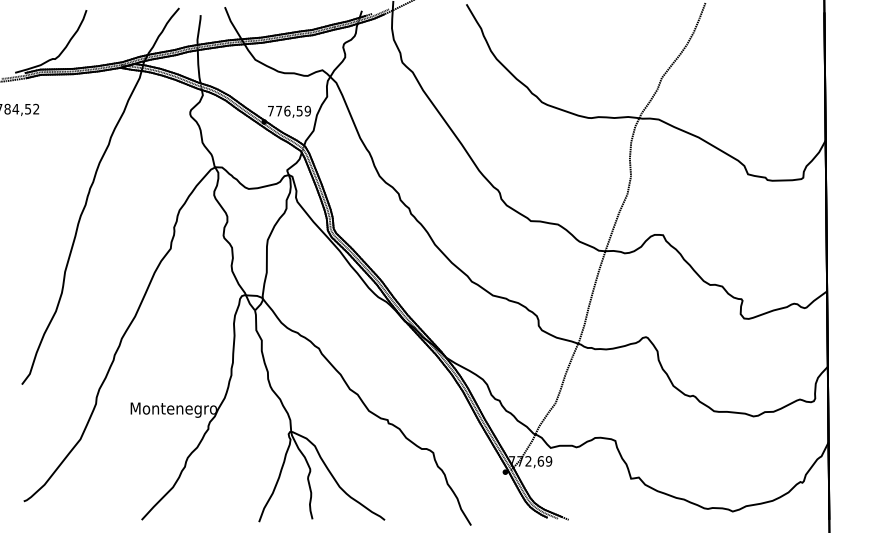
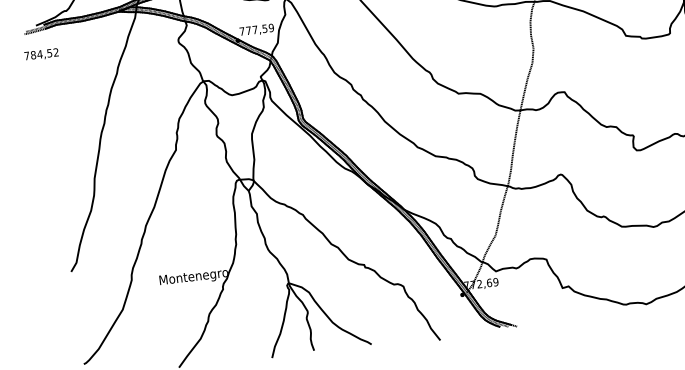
text: (287, 110) -> (255, 29), 776,59 -> 777,59

